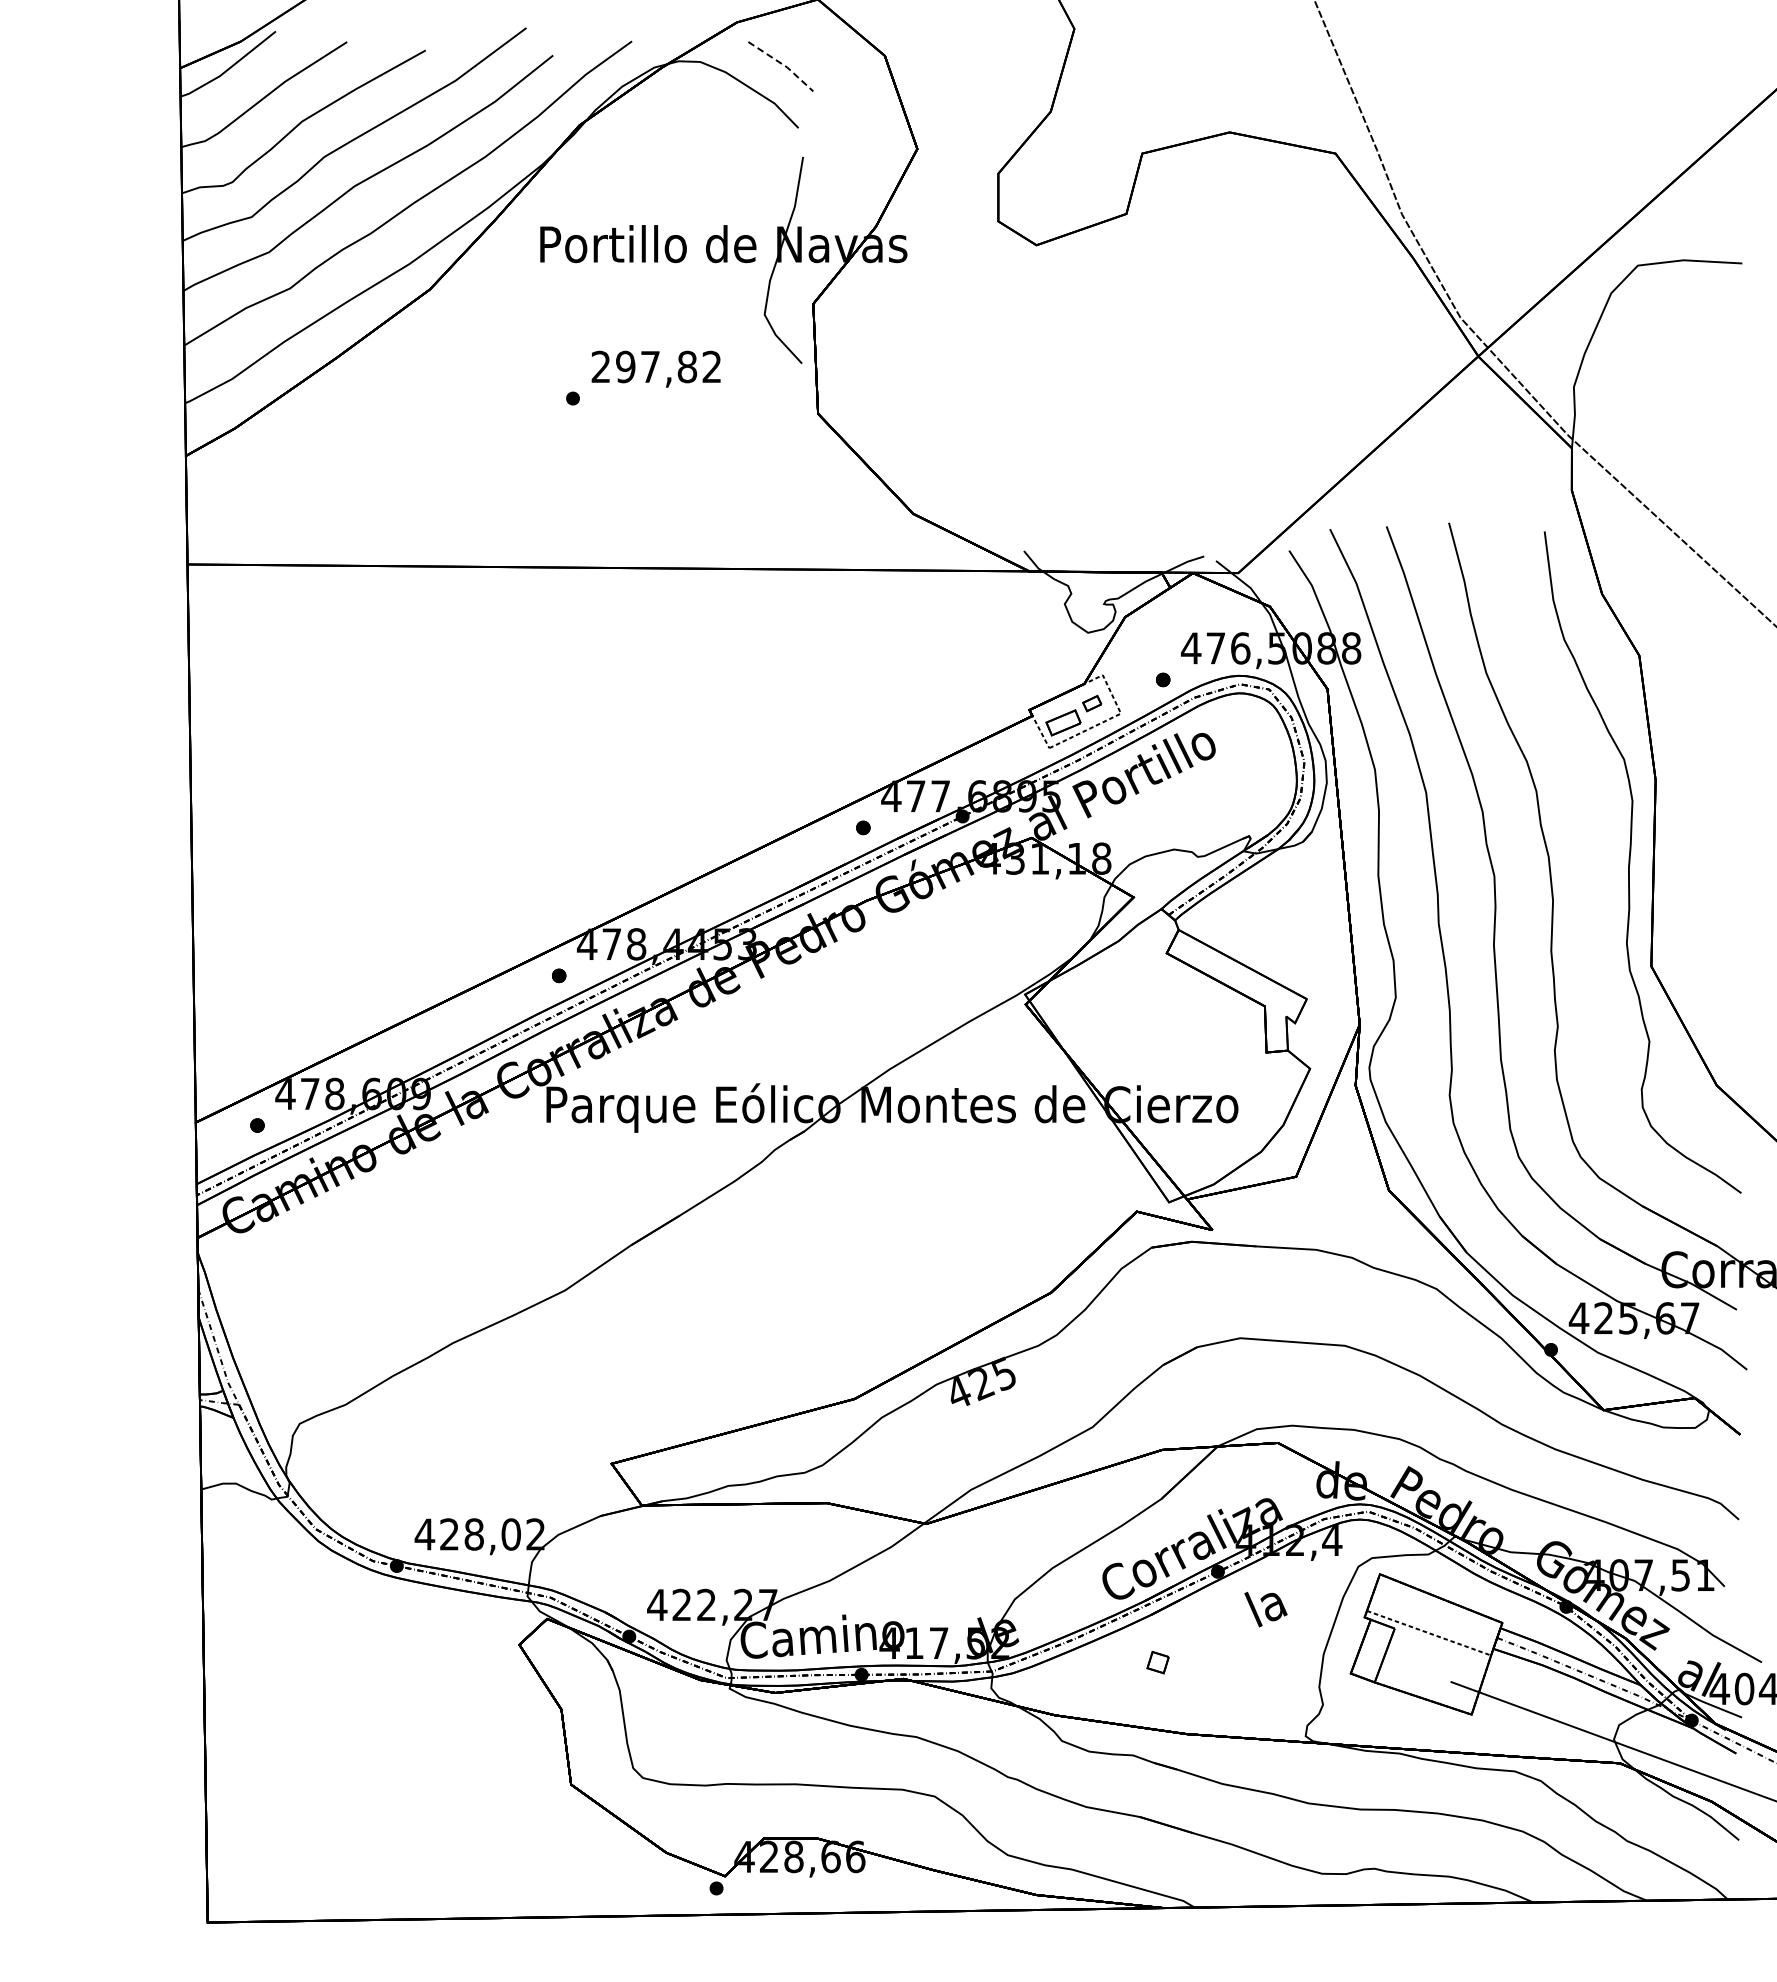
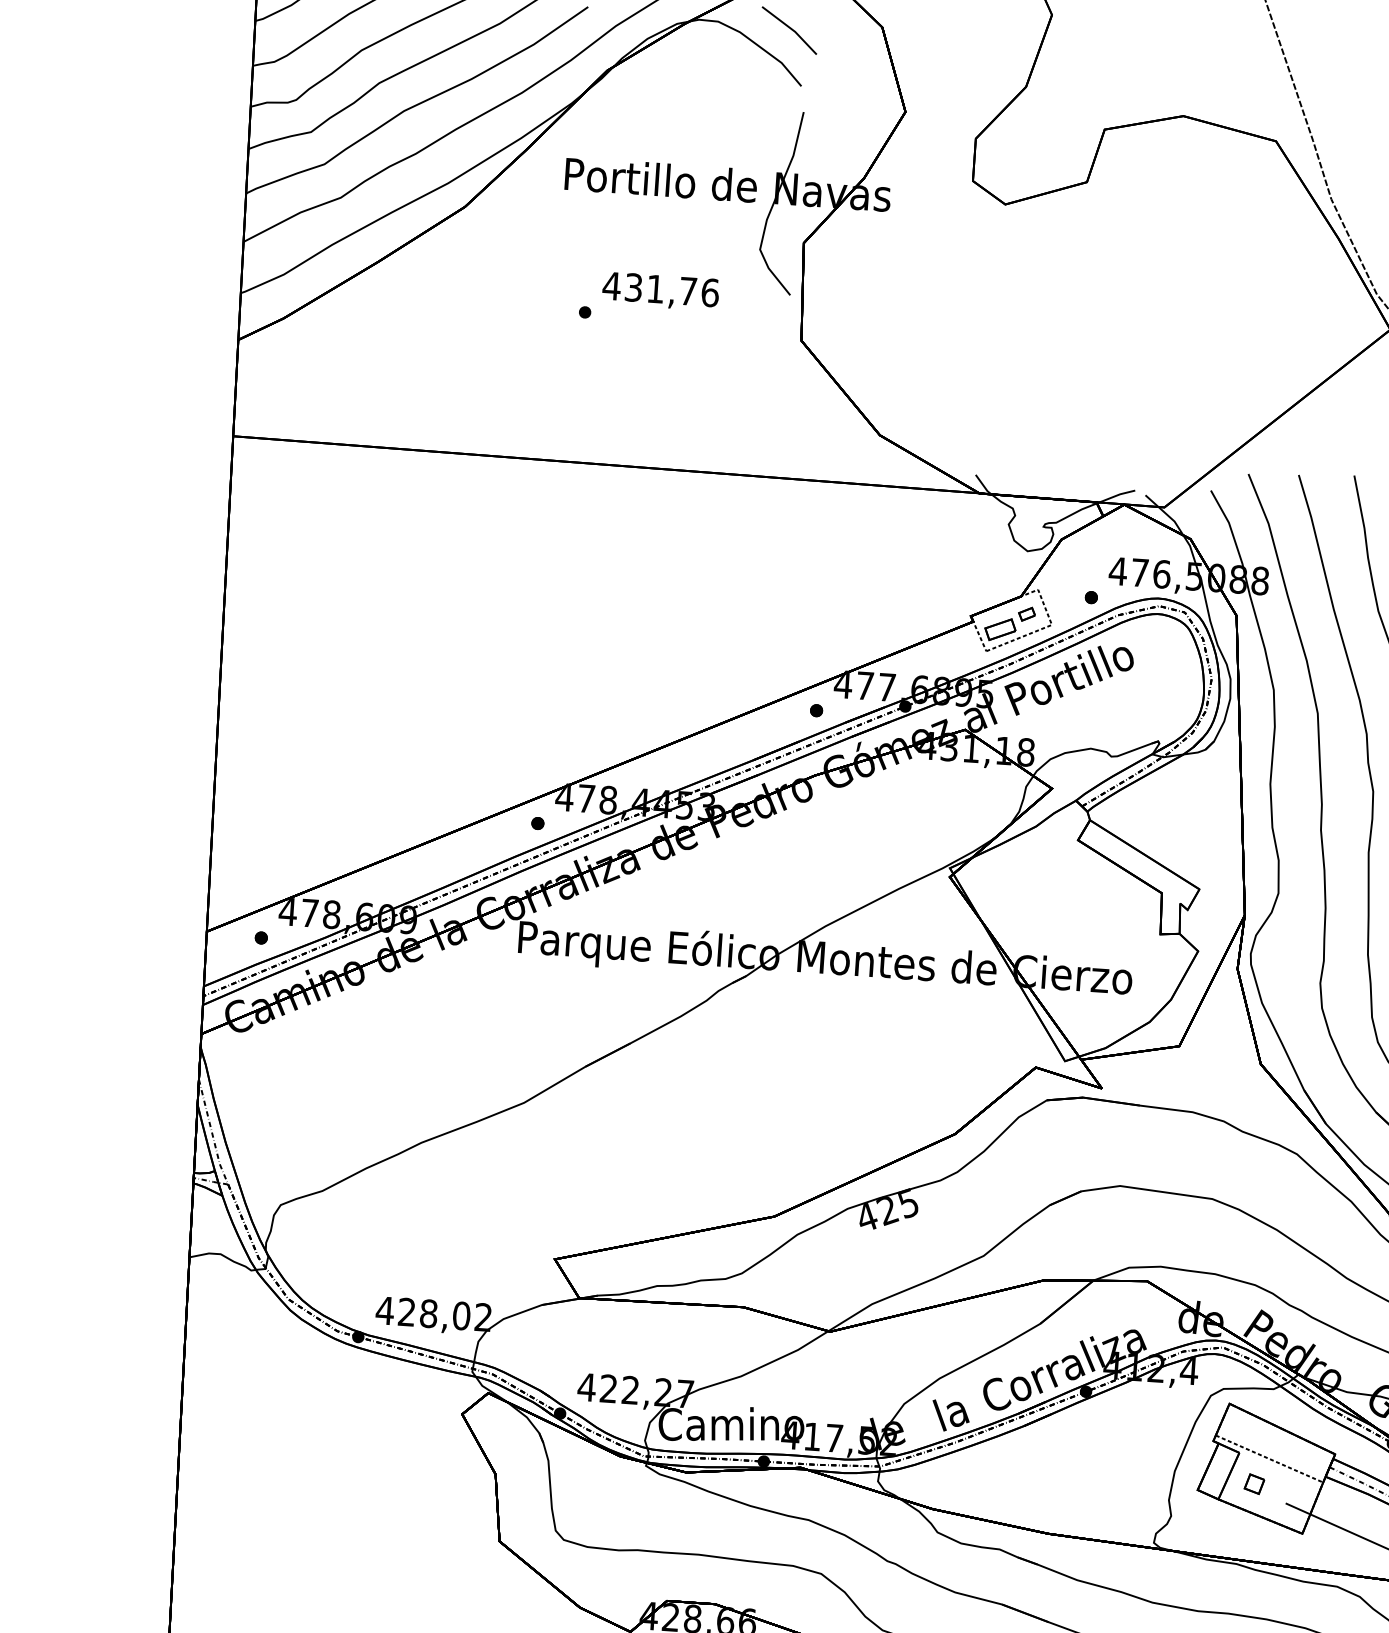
line: (783, 64) -> (791, 28), dashed -> solid
text: (655, 366) -> (660, 288), 297,82 -> 431,76
text: (1265, 1609) -> (950, 1416), moved
part: (1157, 1662) -> (1253, 1484), moved

